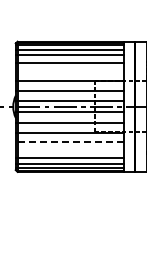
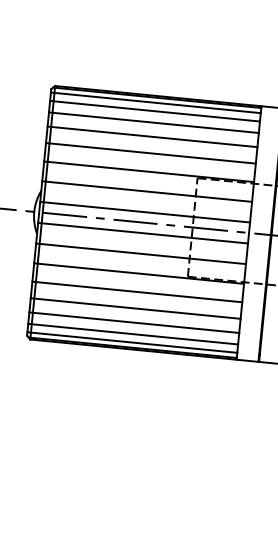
line: (69, 71) -> (150, 153), added
line: (69, 142) -> (136, 292), dashed -> solid
line: (69, 150) -> (135, 307), added

